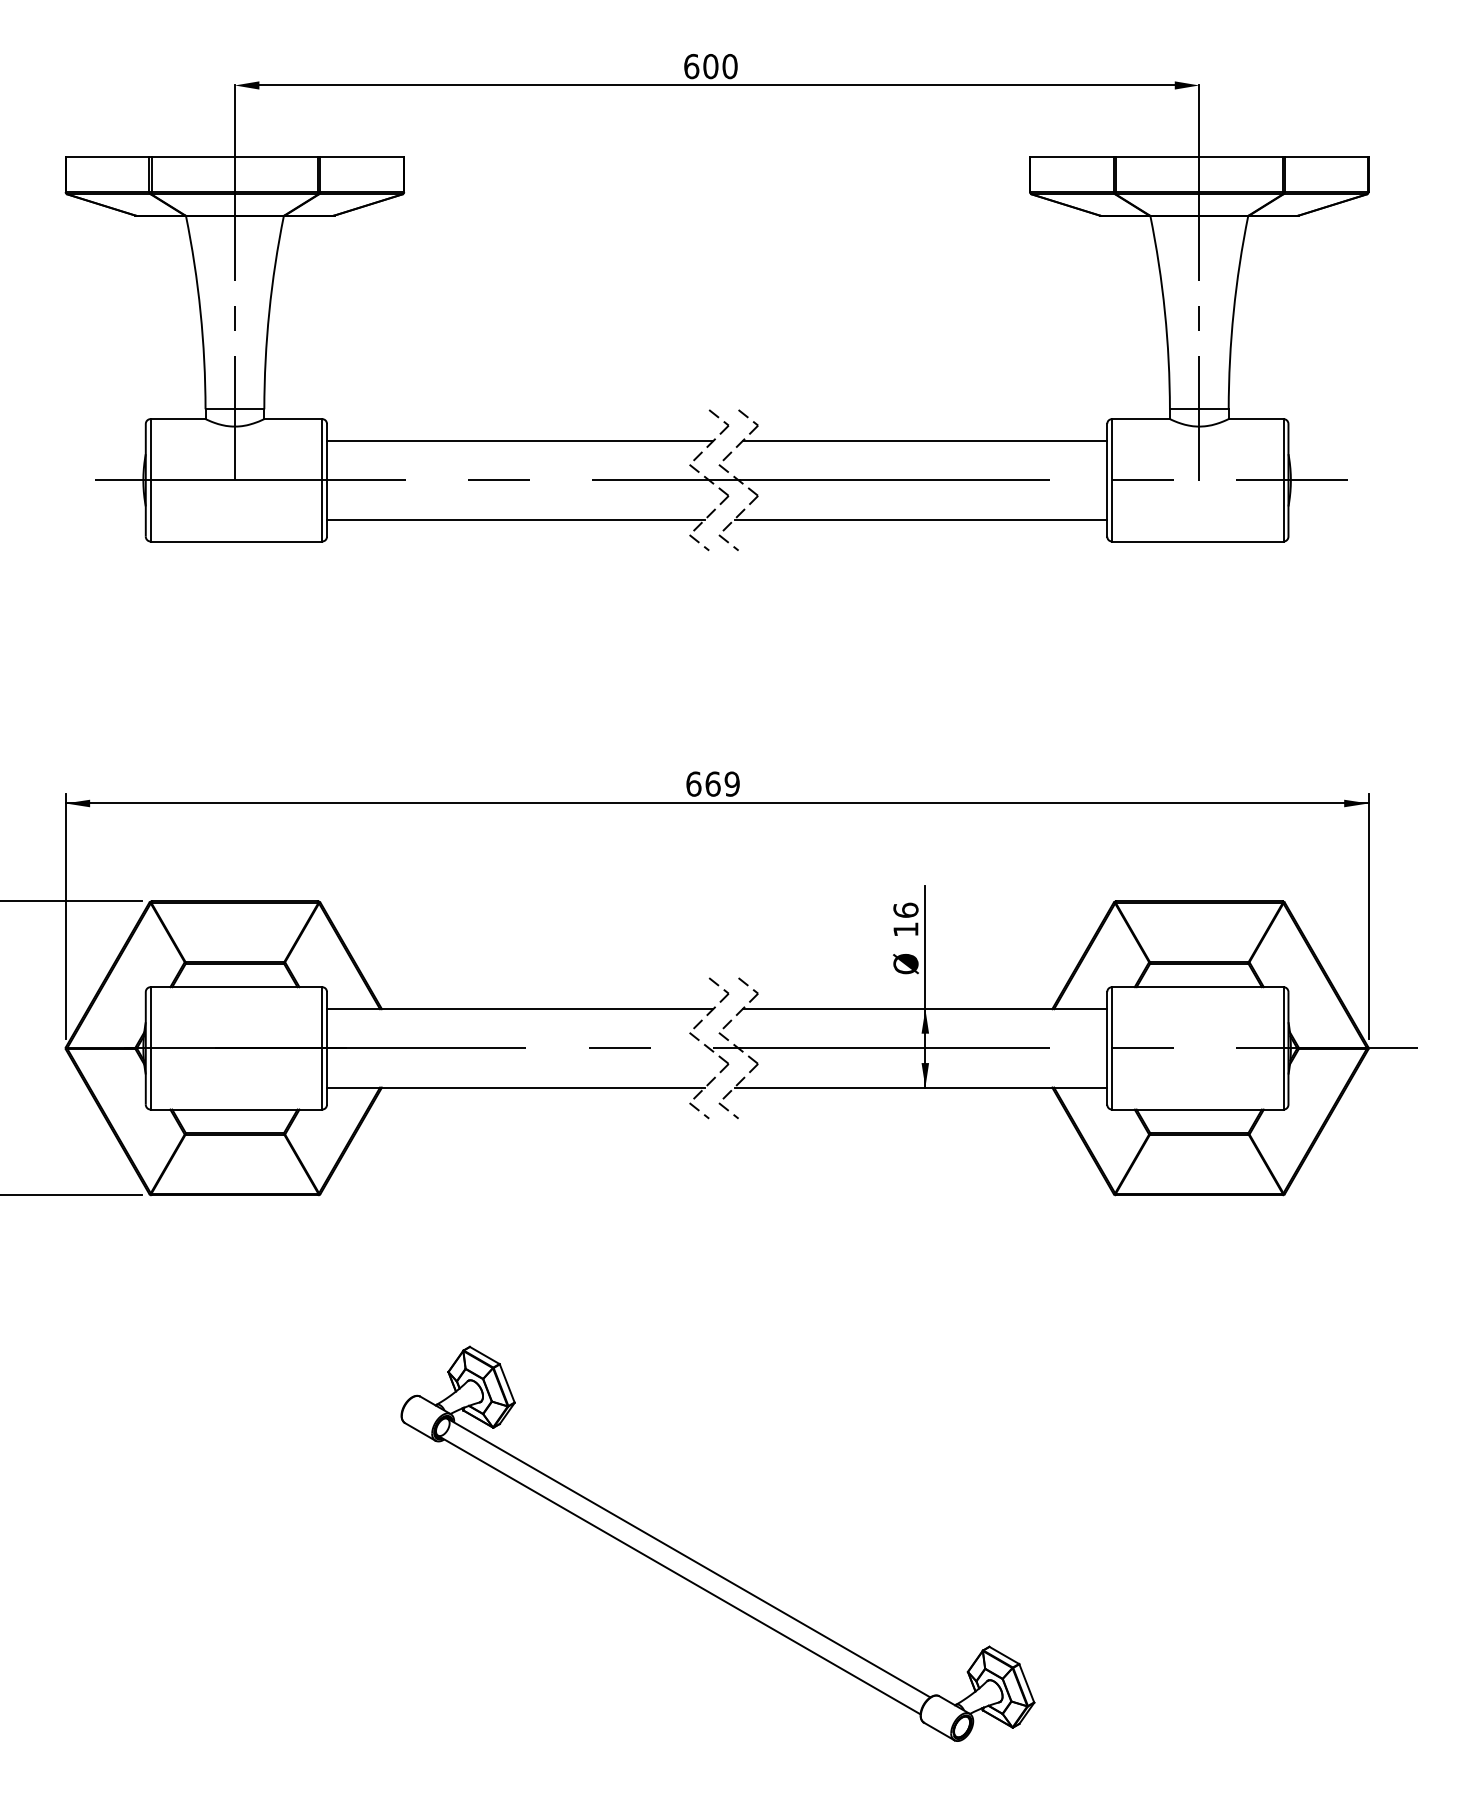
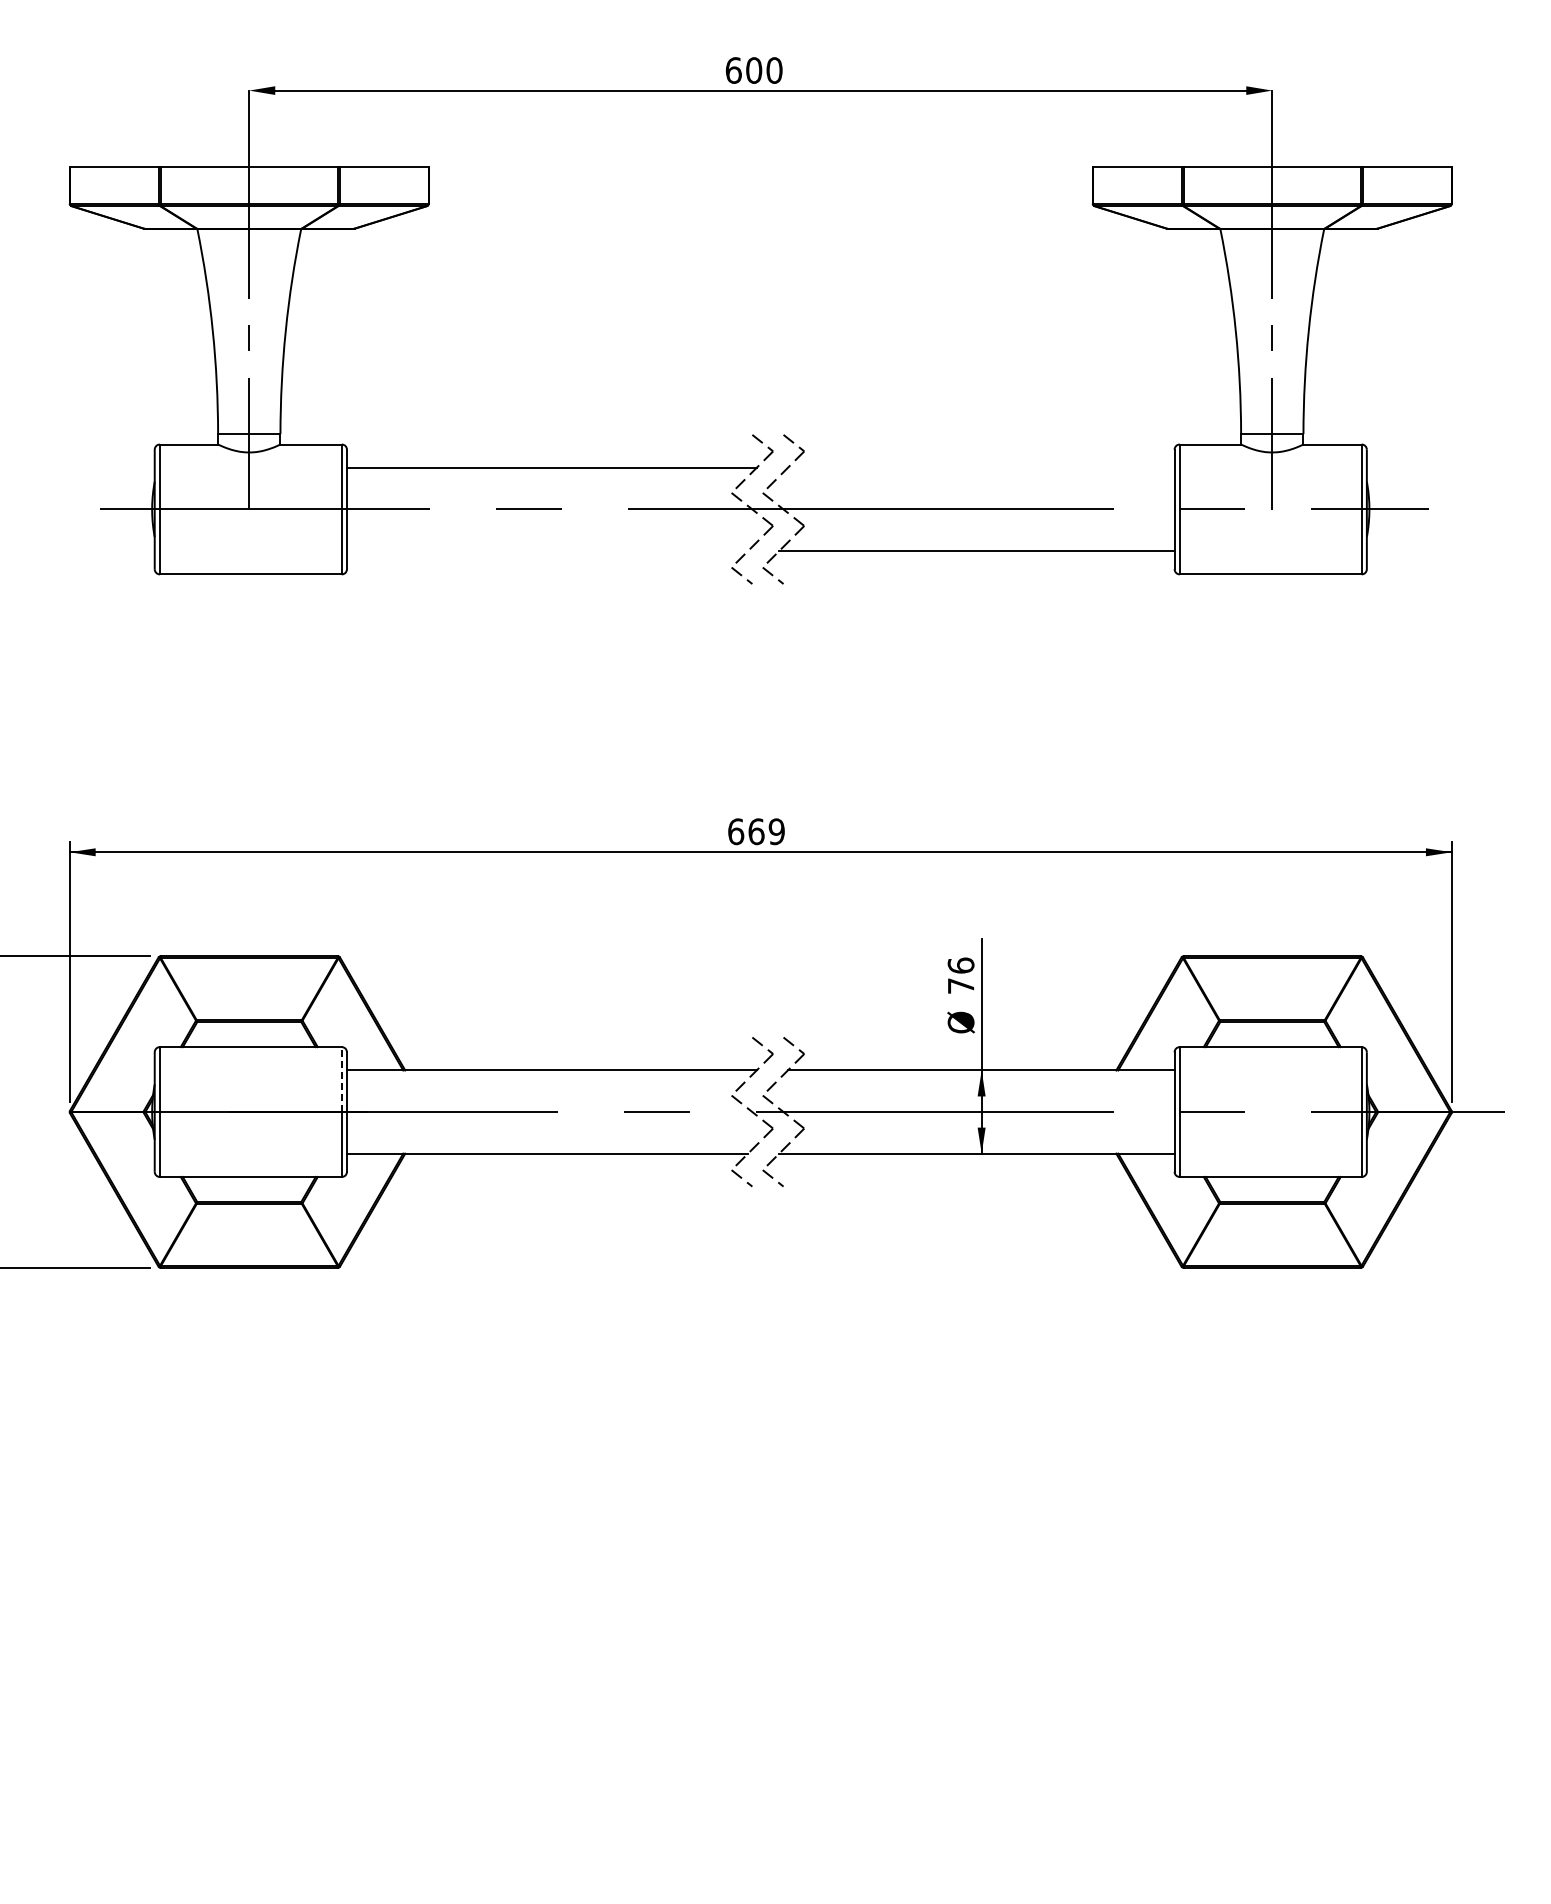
line: (924, 440) -> (980, 467), removed
line: (516, 519) -> (547, 551), removed
text: (906, 929) -> (961, 985), 16 -> 76
line: (321, 1017) -> (341, 1079), solid -> dashed
part: (705, 1566) -> (748, 1661), removed

